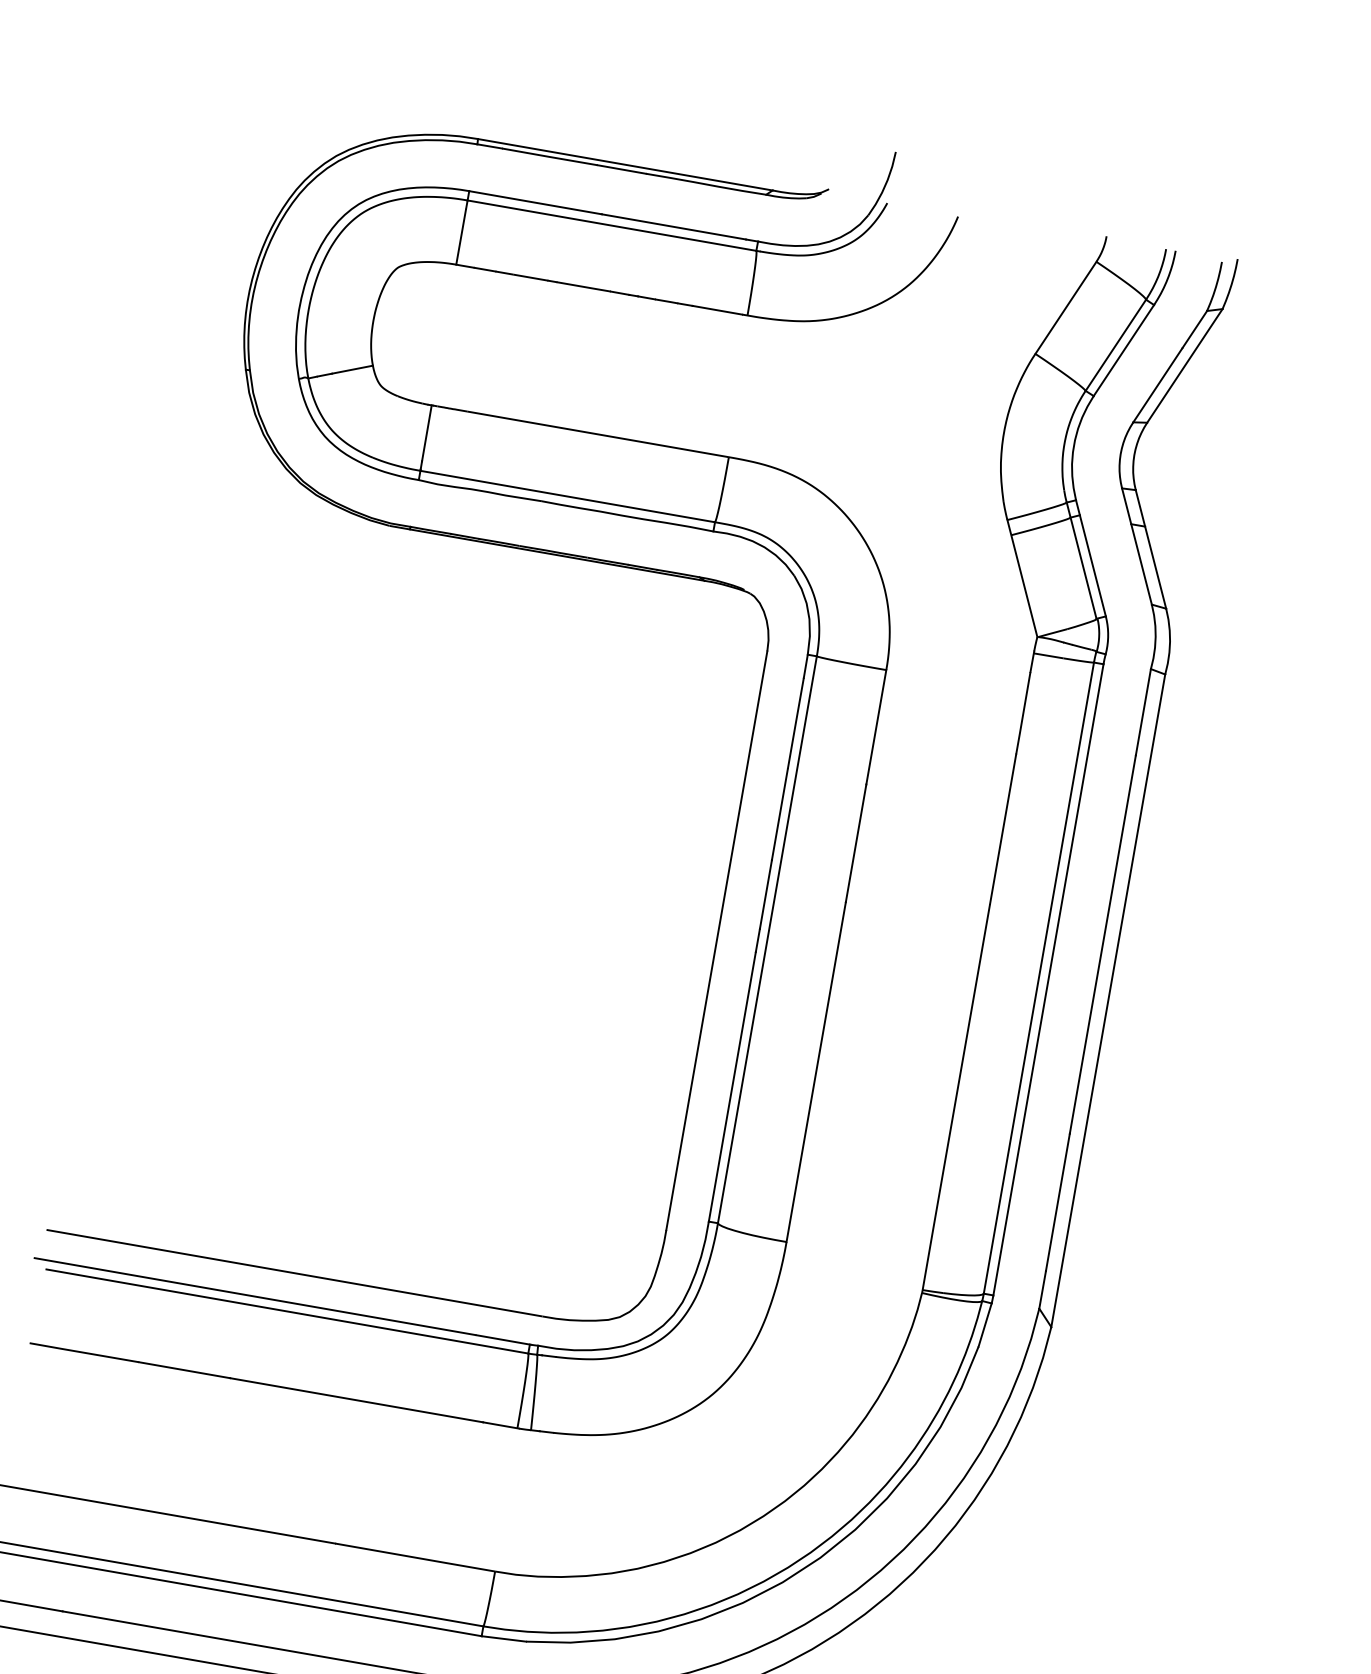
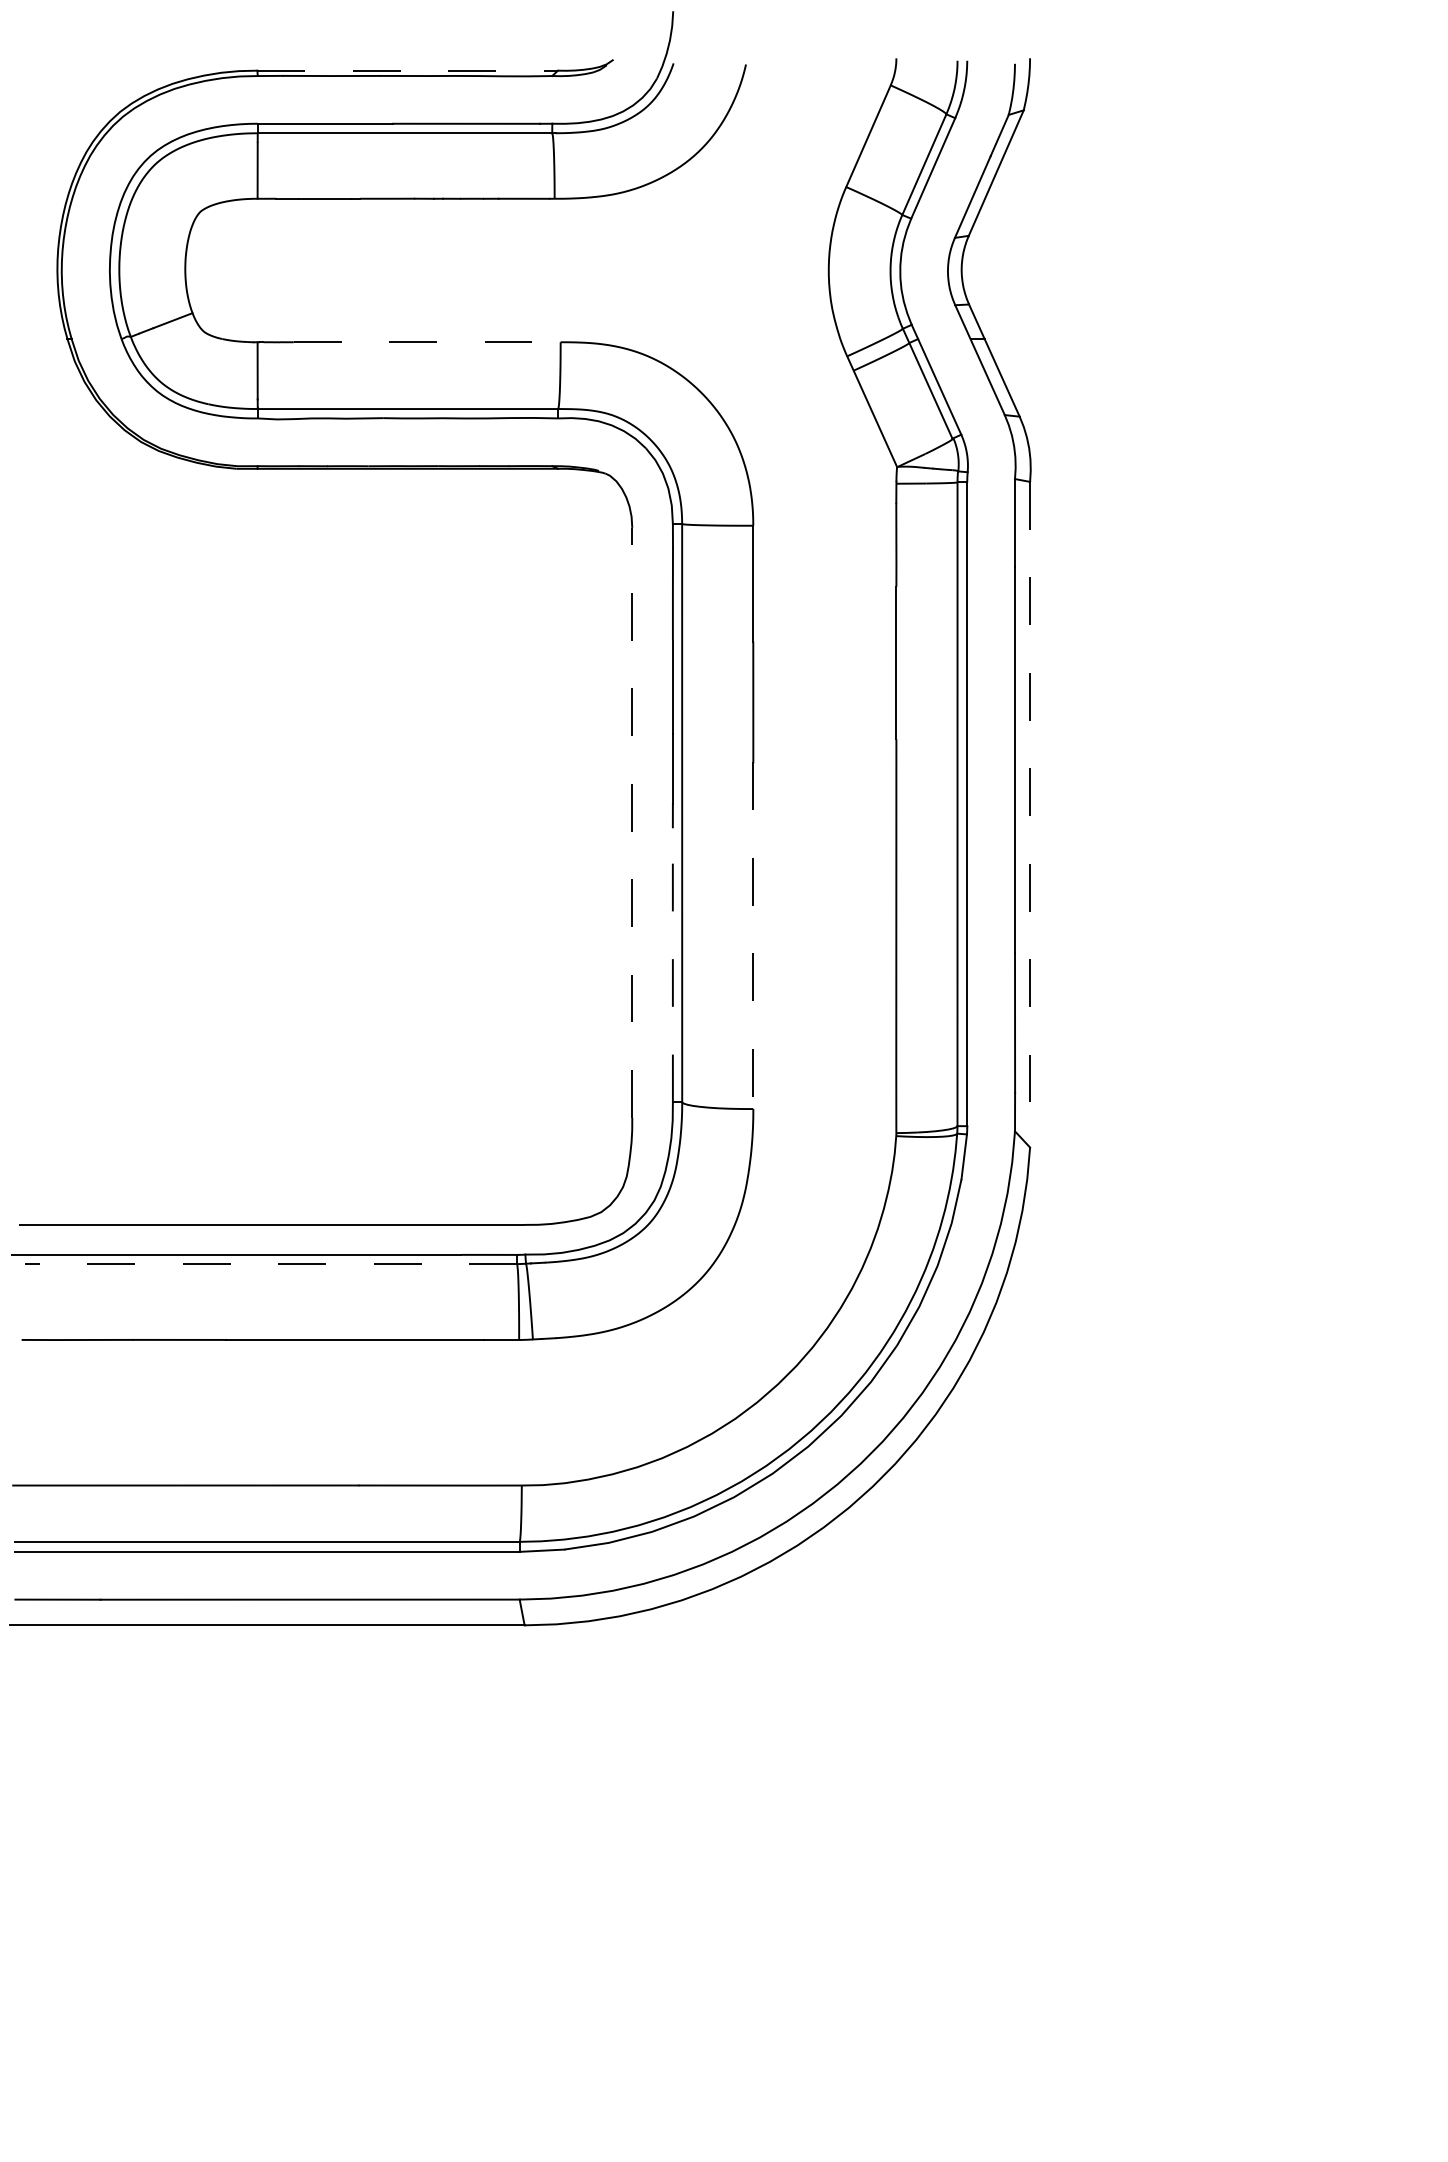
line: (626, 164) -> (408, 70), solid -> dashed
line: (598, 434) -> (427, 342), solid -> dashed
line: (717, 940) -> (632, 822), solid -> dashed
line: (1108, 1000) -> (1030, 814), solid -> dashed
line: (816, 1072) -> (753, 936), solid -> dashed
line: (732, 1086) -> (672, 964), solid -> dashed
line: (286, 1311) -> (270, 1264), solid -> dashed

